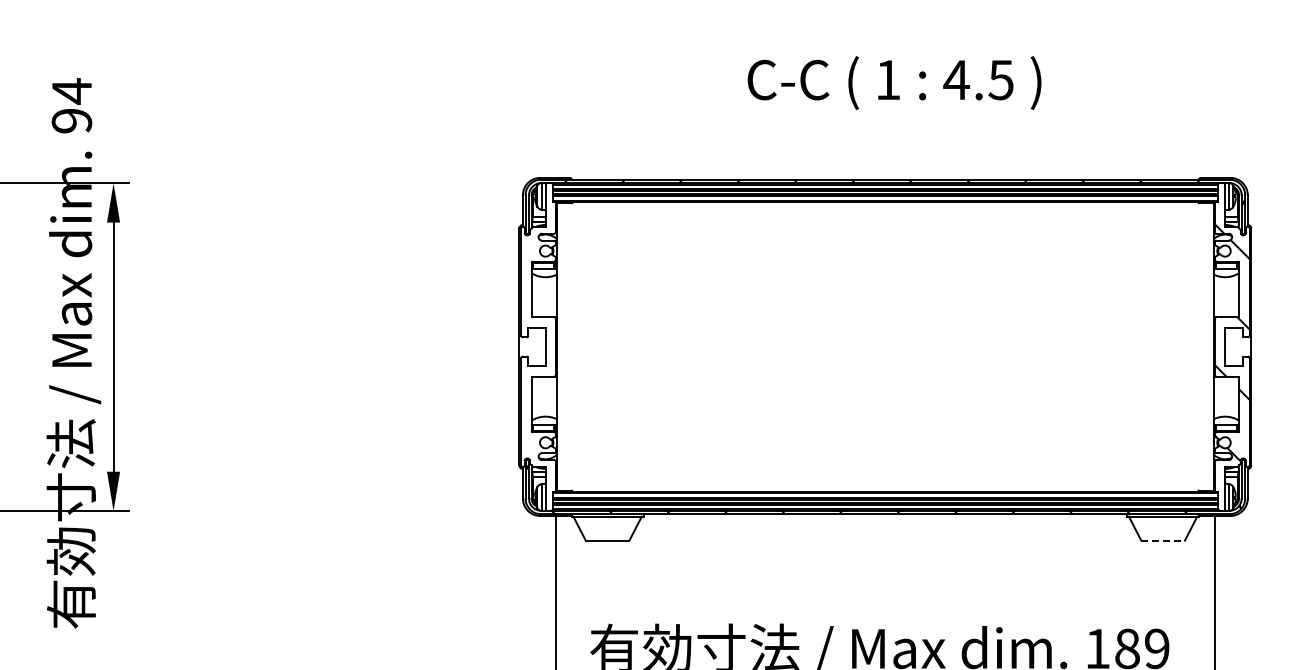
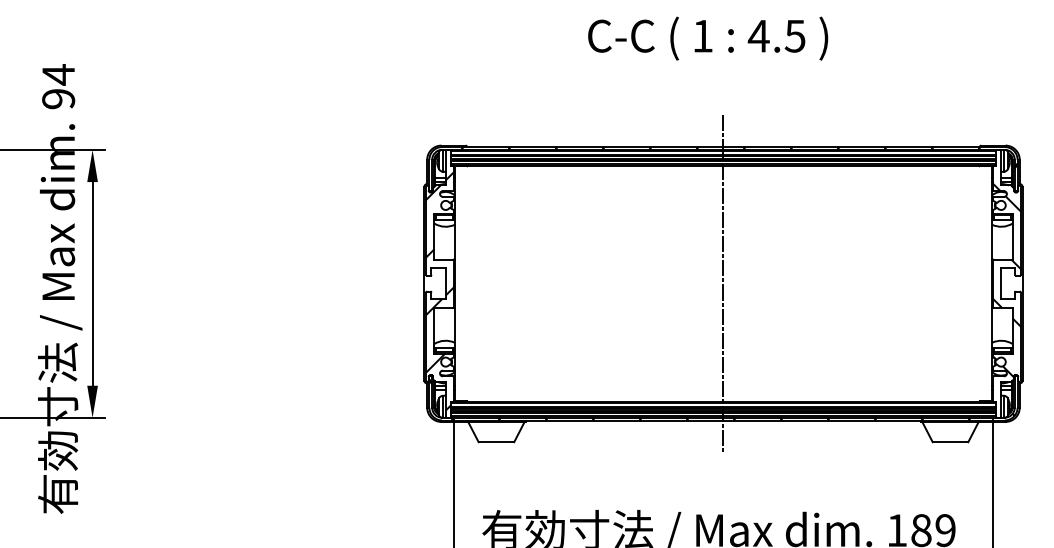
text: (894, 82) -> (708, 38), moved
line: (885, 346) -> (723, 283), added
hatch: (538, 356) -> (439, 291), added
line: (1163, 540) -> (950, 441), dashed -> solid

